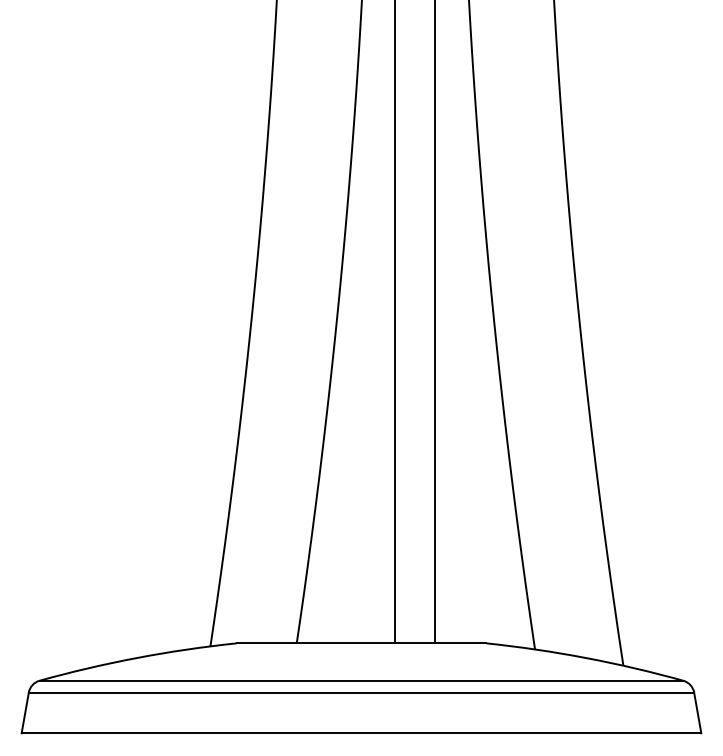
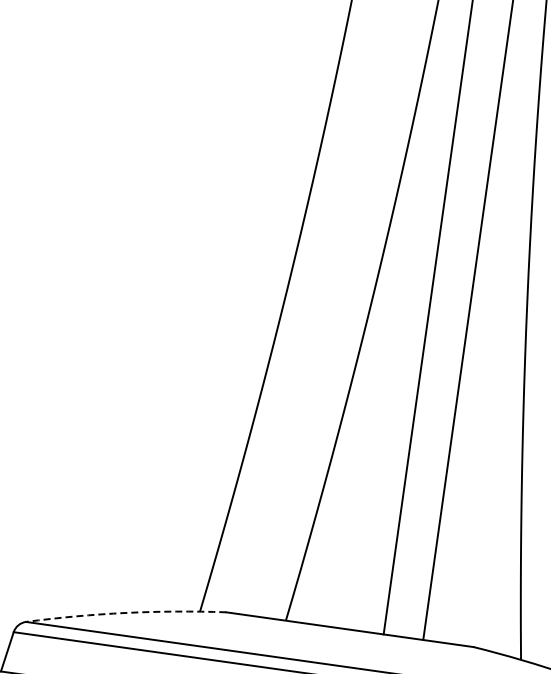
arc: (137, 657) -> (126, 612), solid -> dashed

